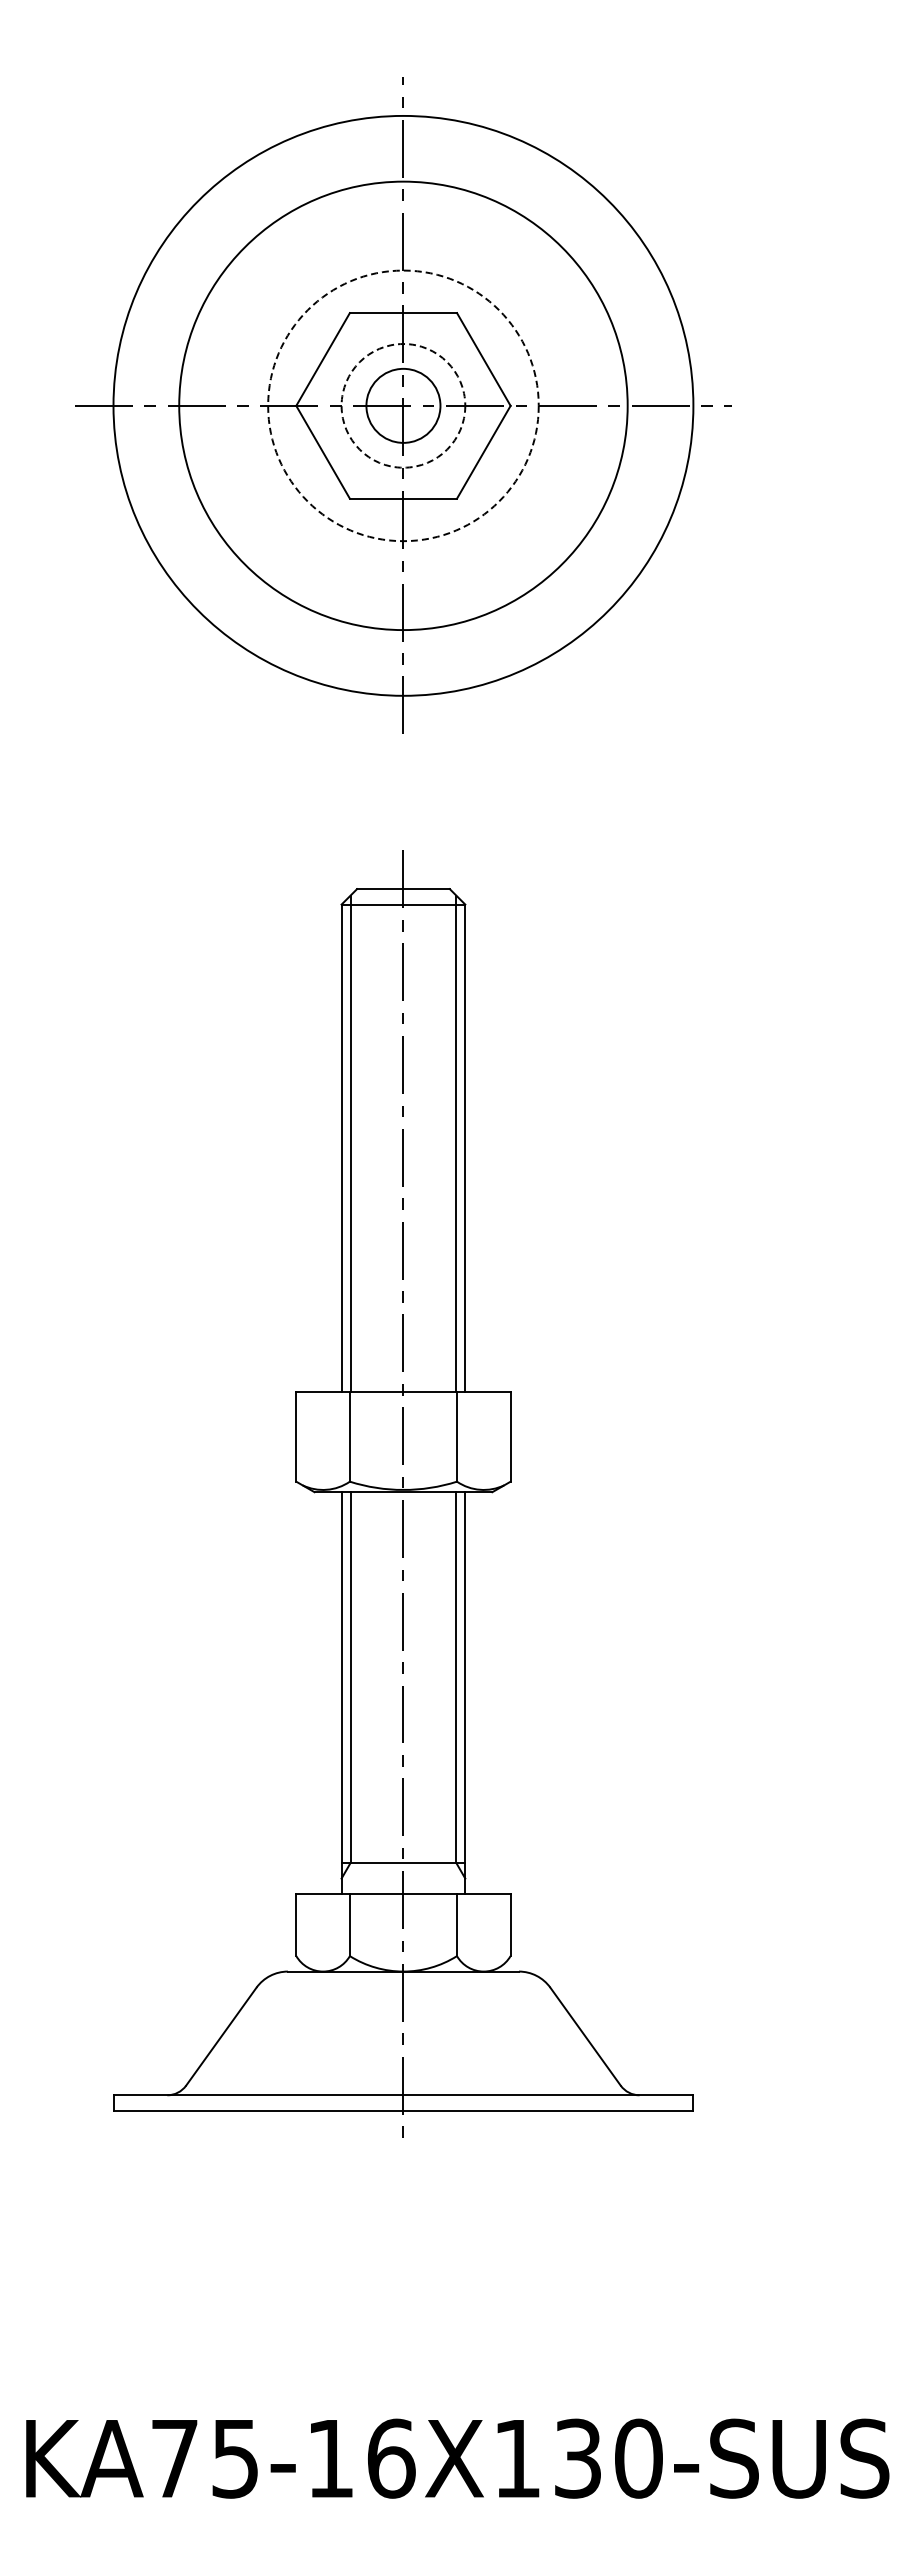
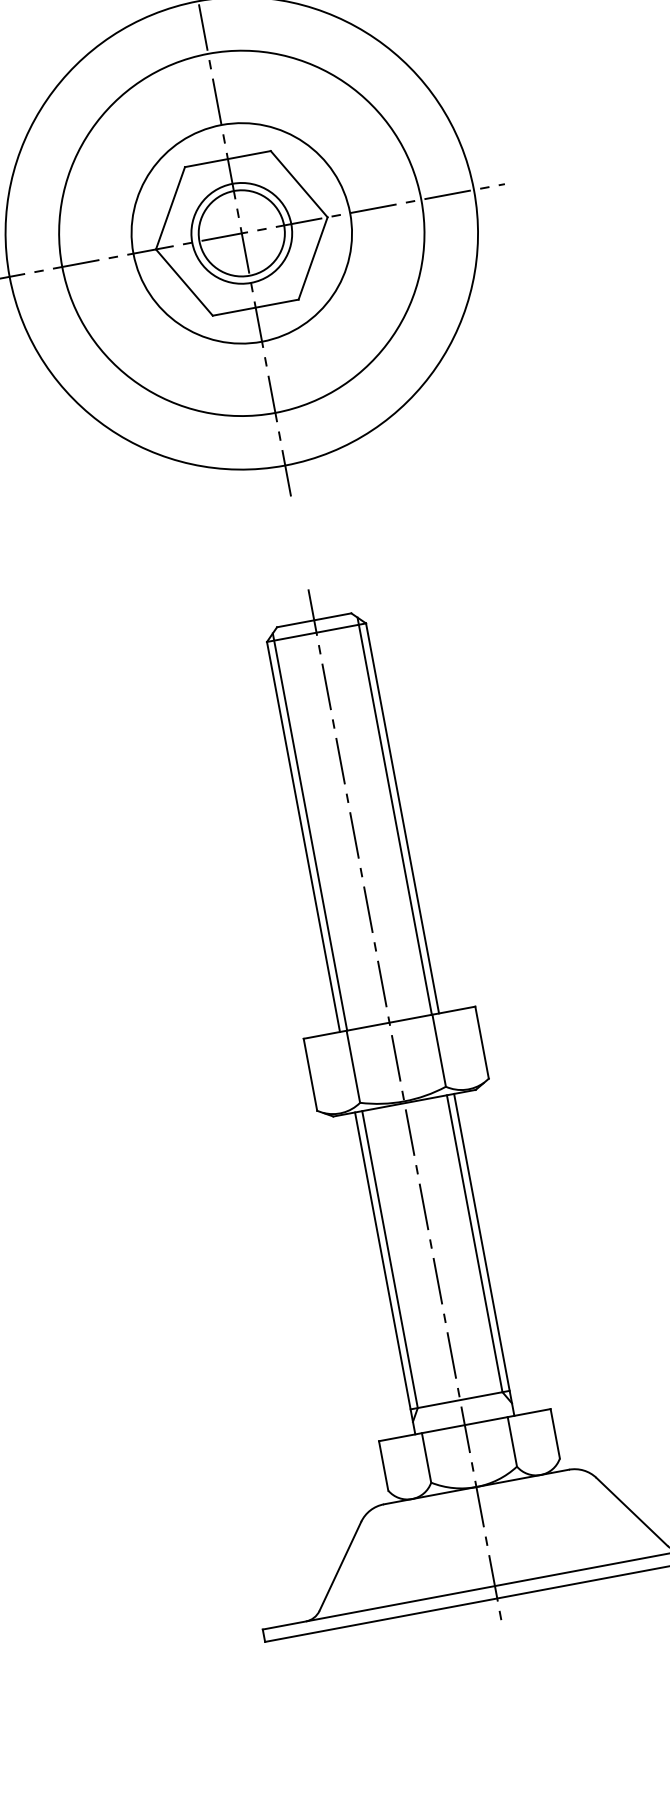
circle: (403, 405) -> (241, 233), dashed -> solid
circle: (403, 405) -> (241, 233), dashed -> solid
circle: (403, 405) -> (241, 233), size x1.43

